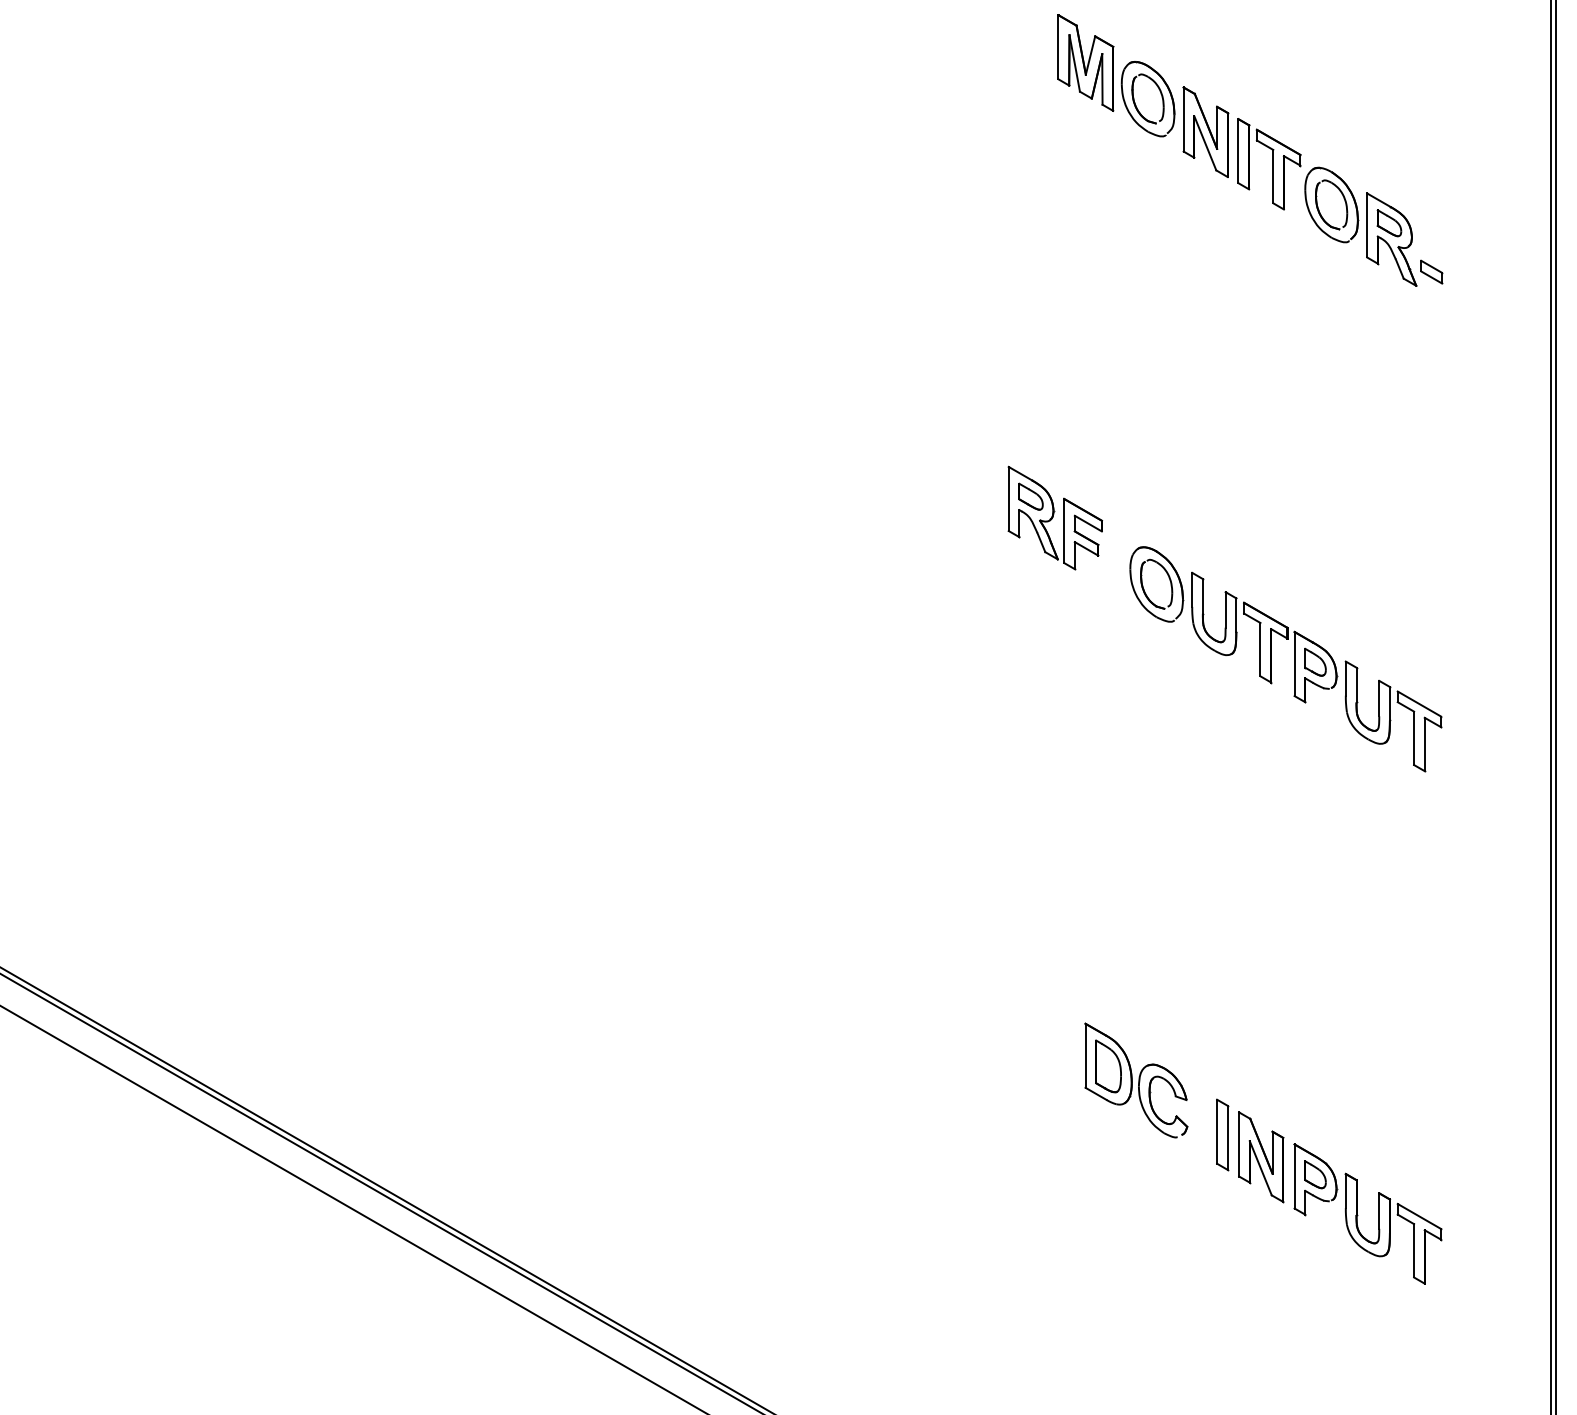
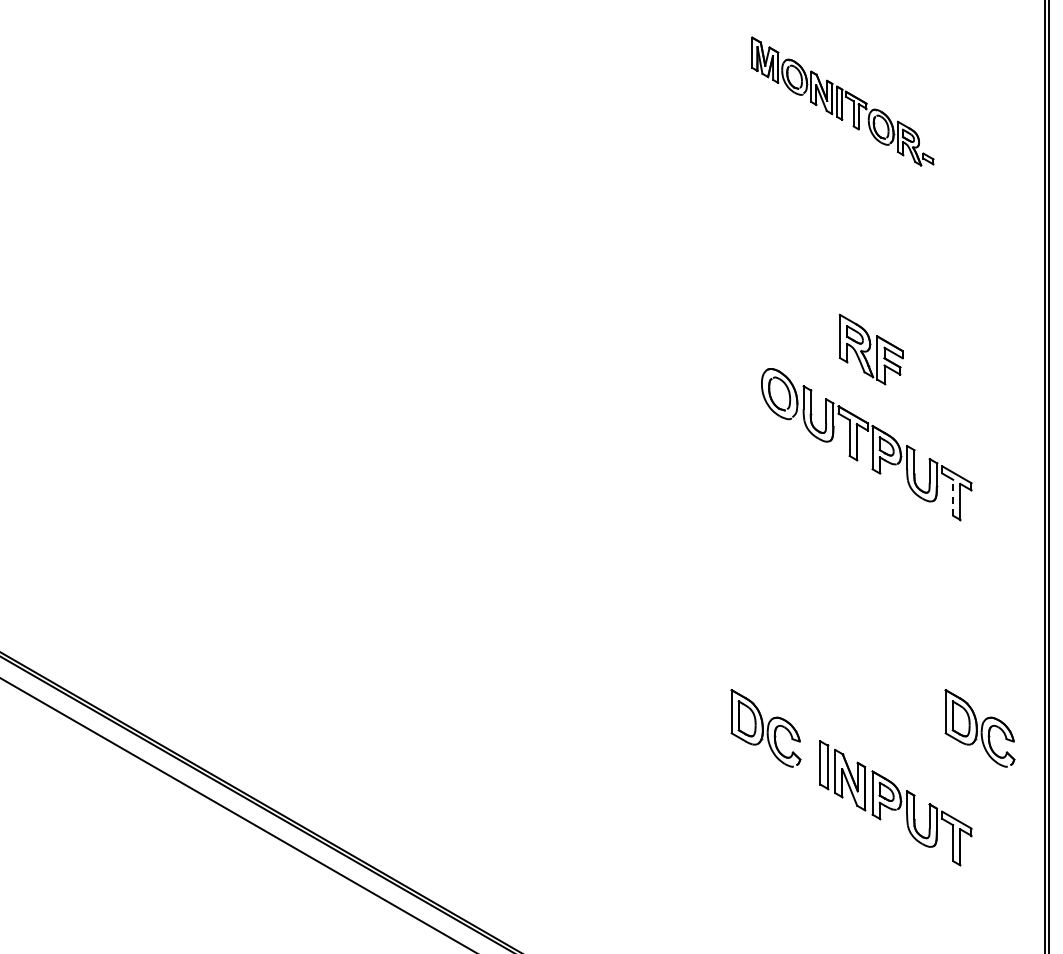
part: (1249, 150) -> (842, 101), size x0.7
part: (1054, 518) -> (870, 349), moved
line: (1414, 737) -> (953, 497), solid -> dashed
part: (1453, 1080) -> (979, 728), added

